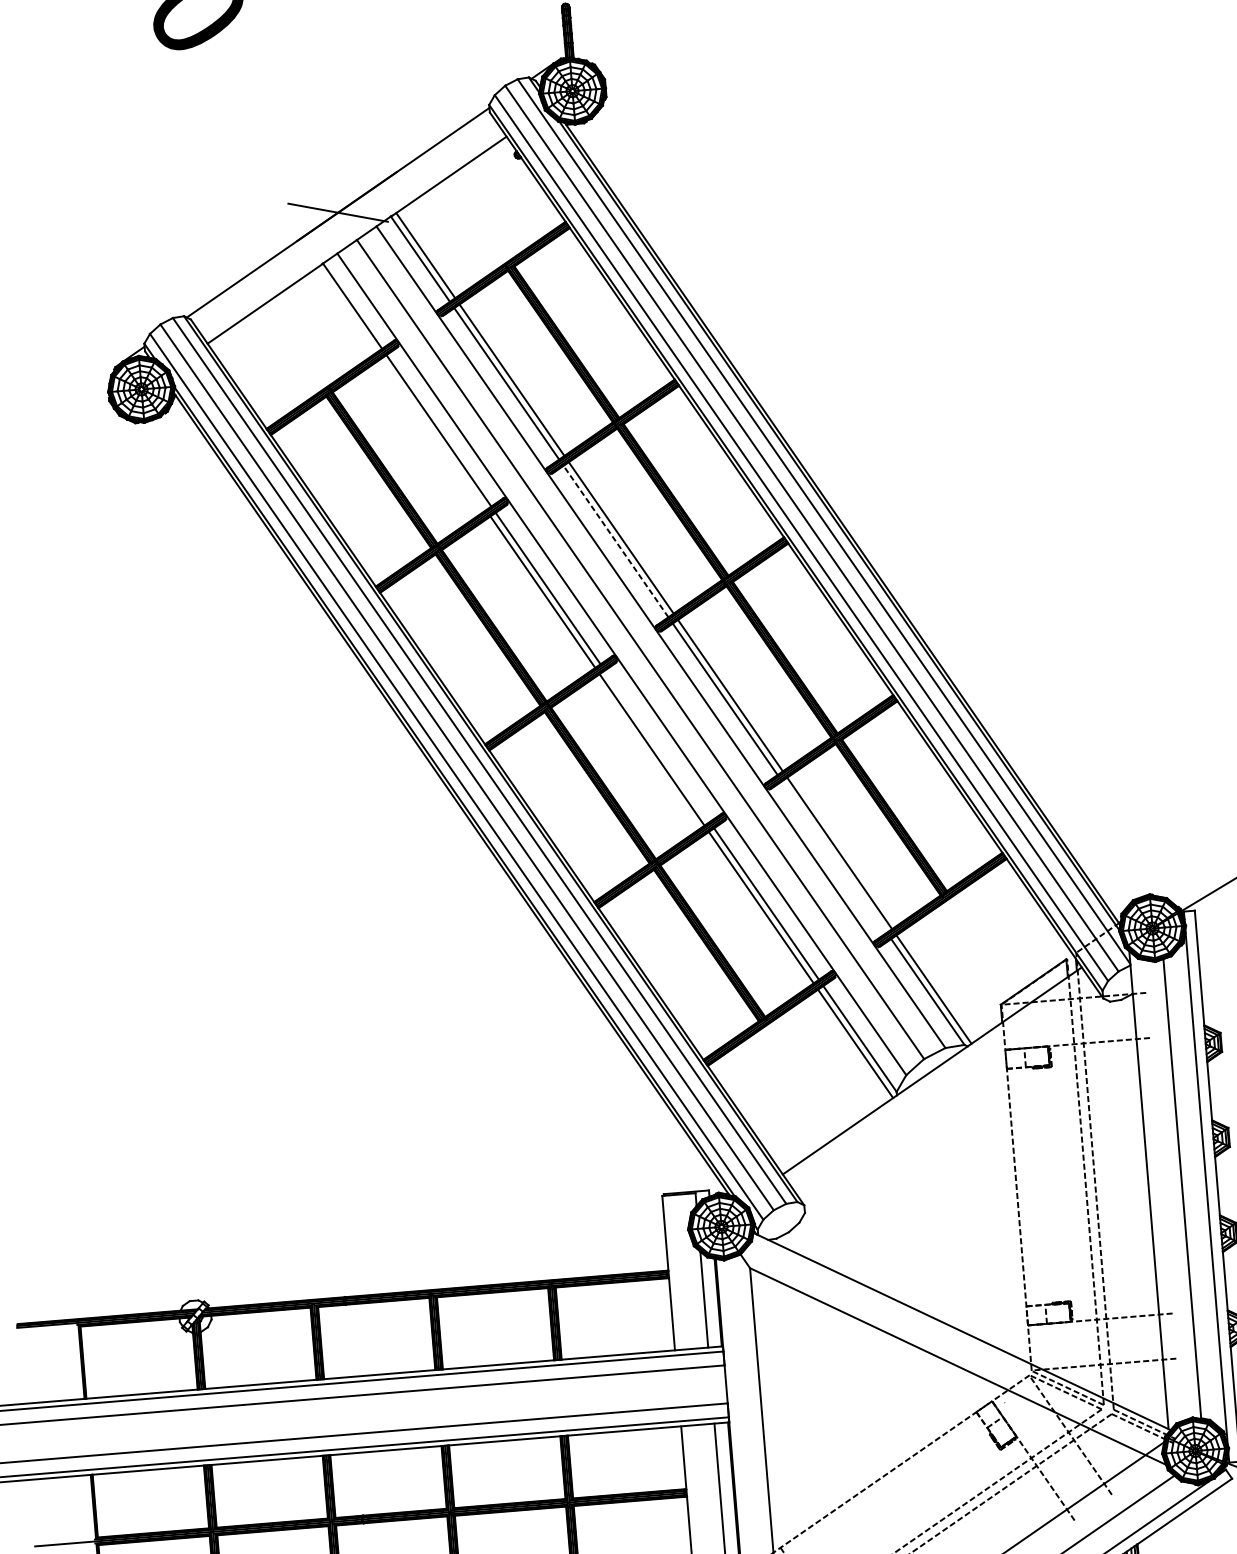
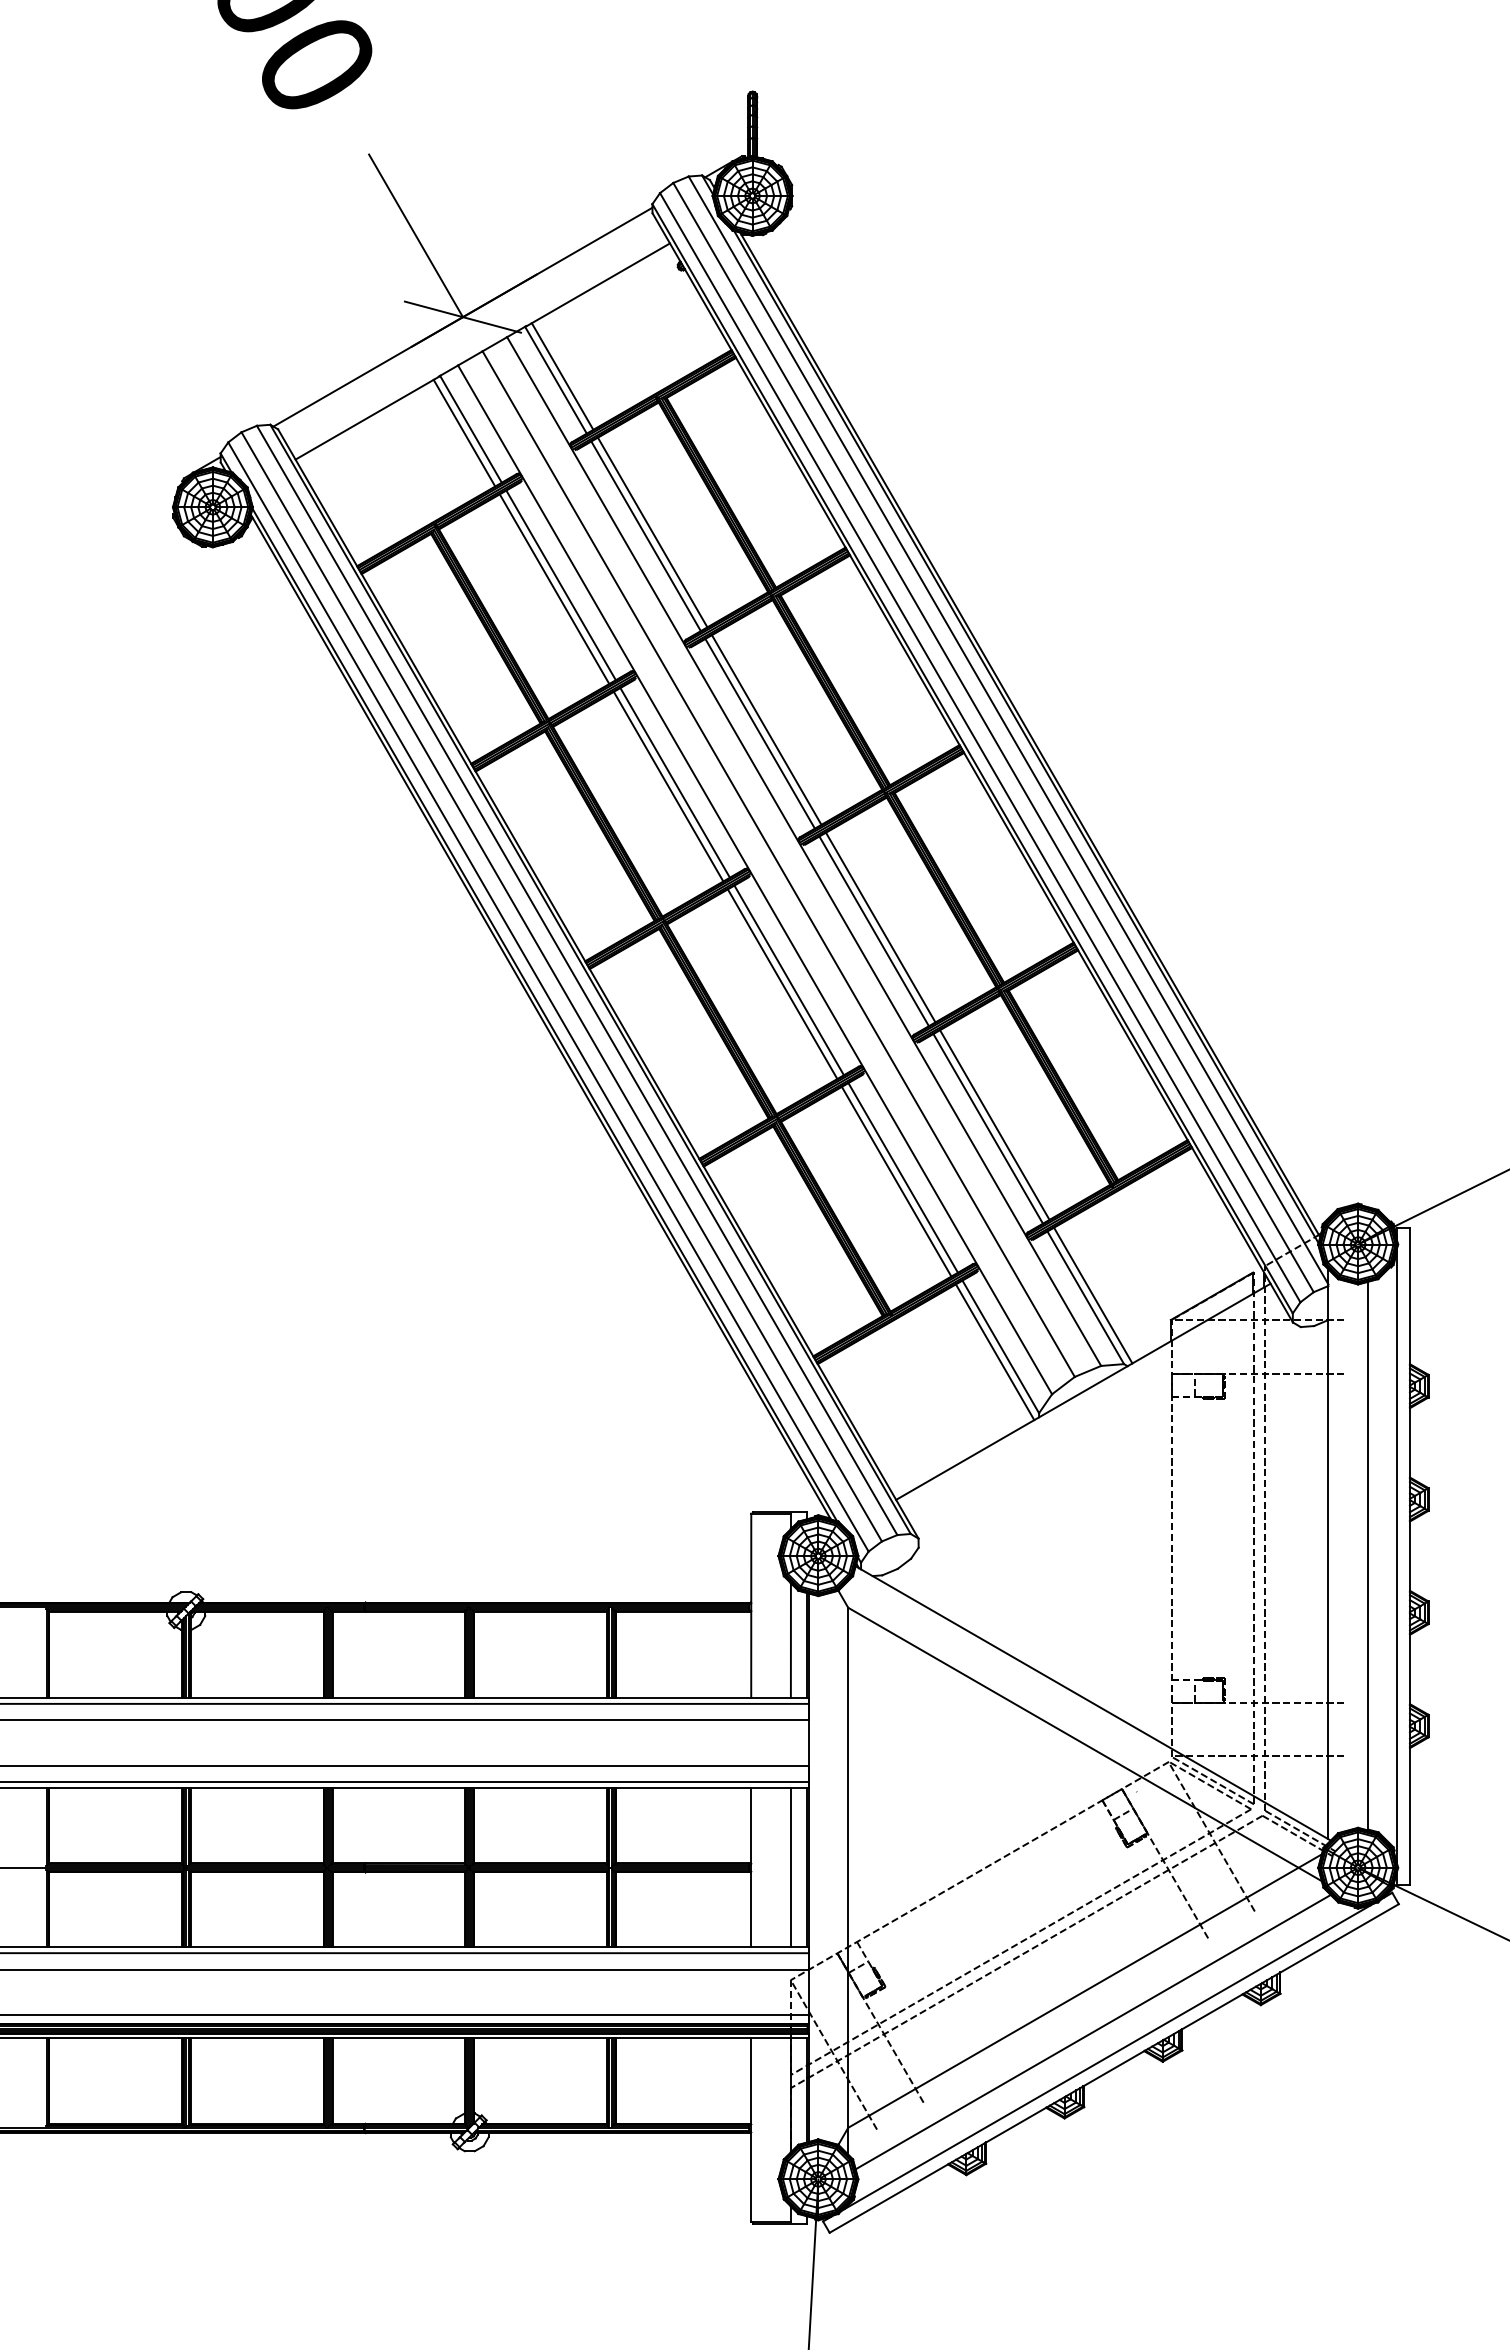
line: (292, 147) -> (415, 235), added
line: (347, 309) -> (464, 432), added
line: (433, 434) -> (554, 589), added
line: (616, 541) -> (760, 733), dashed -> solid
line: (656, 746) -> (788, 980), added
line: (833, 856) -> (987, 1128), added

